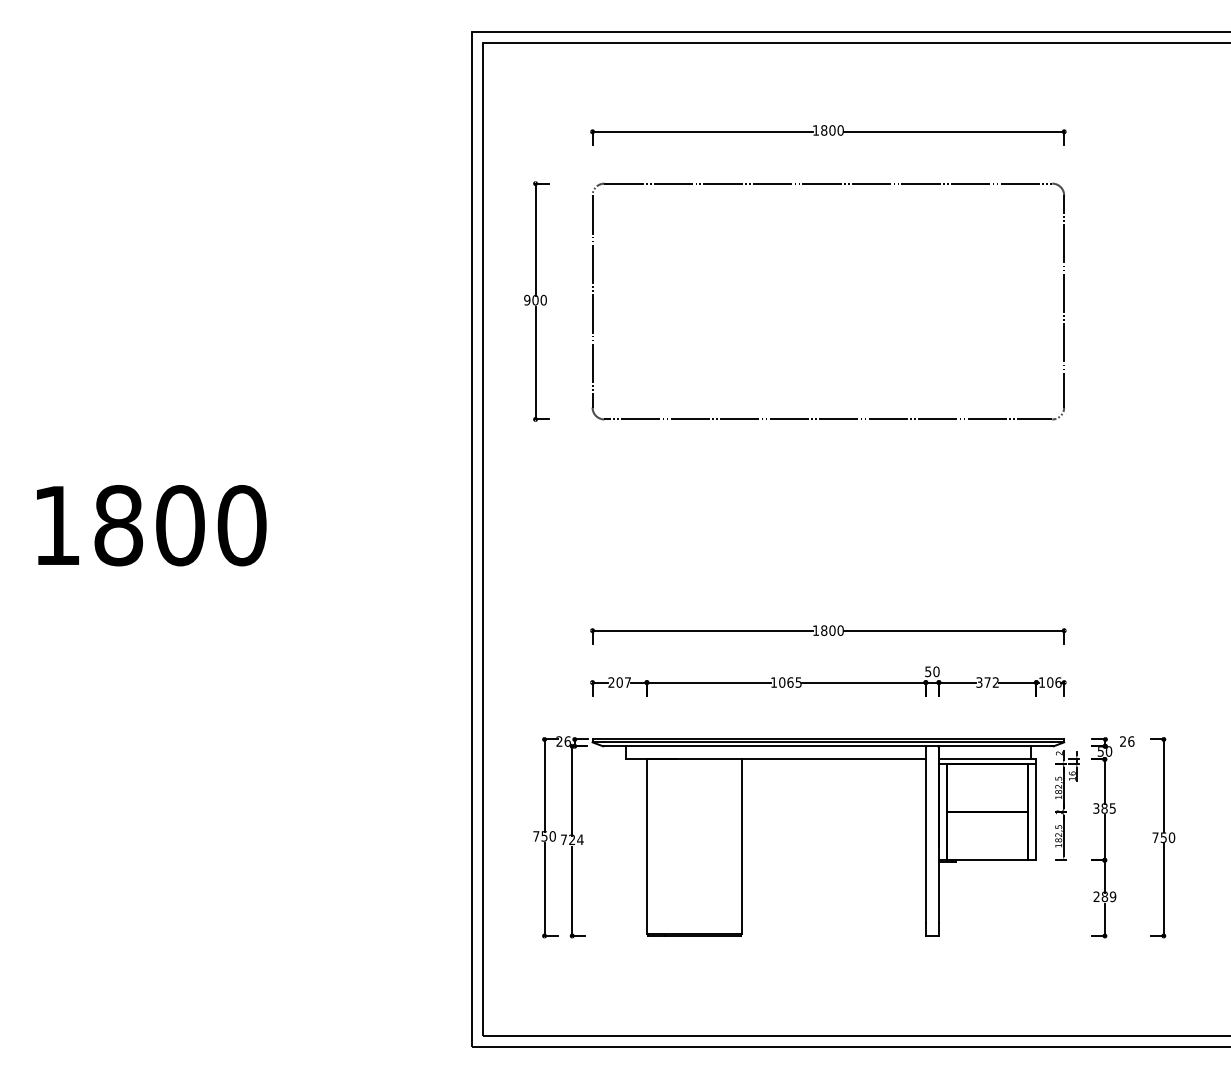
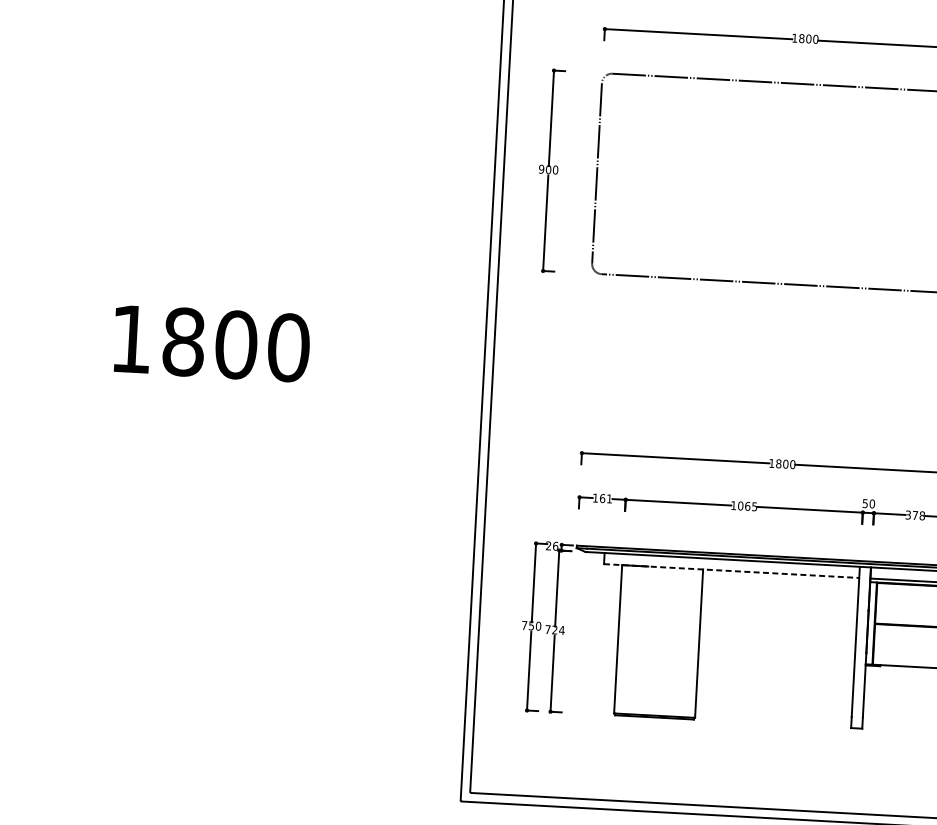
text: (619, 682) -> (602, 498), 207 -> 161
text: (995, 682) -> (922, 515), 372 -> 378
line: (776, 759) -> (732, 571), solid -> dashed

